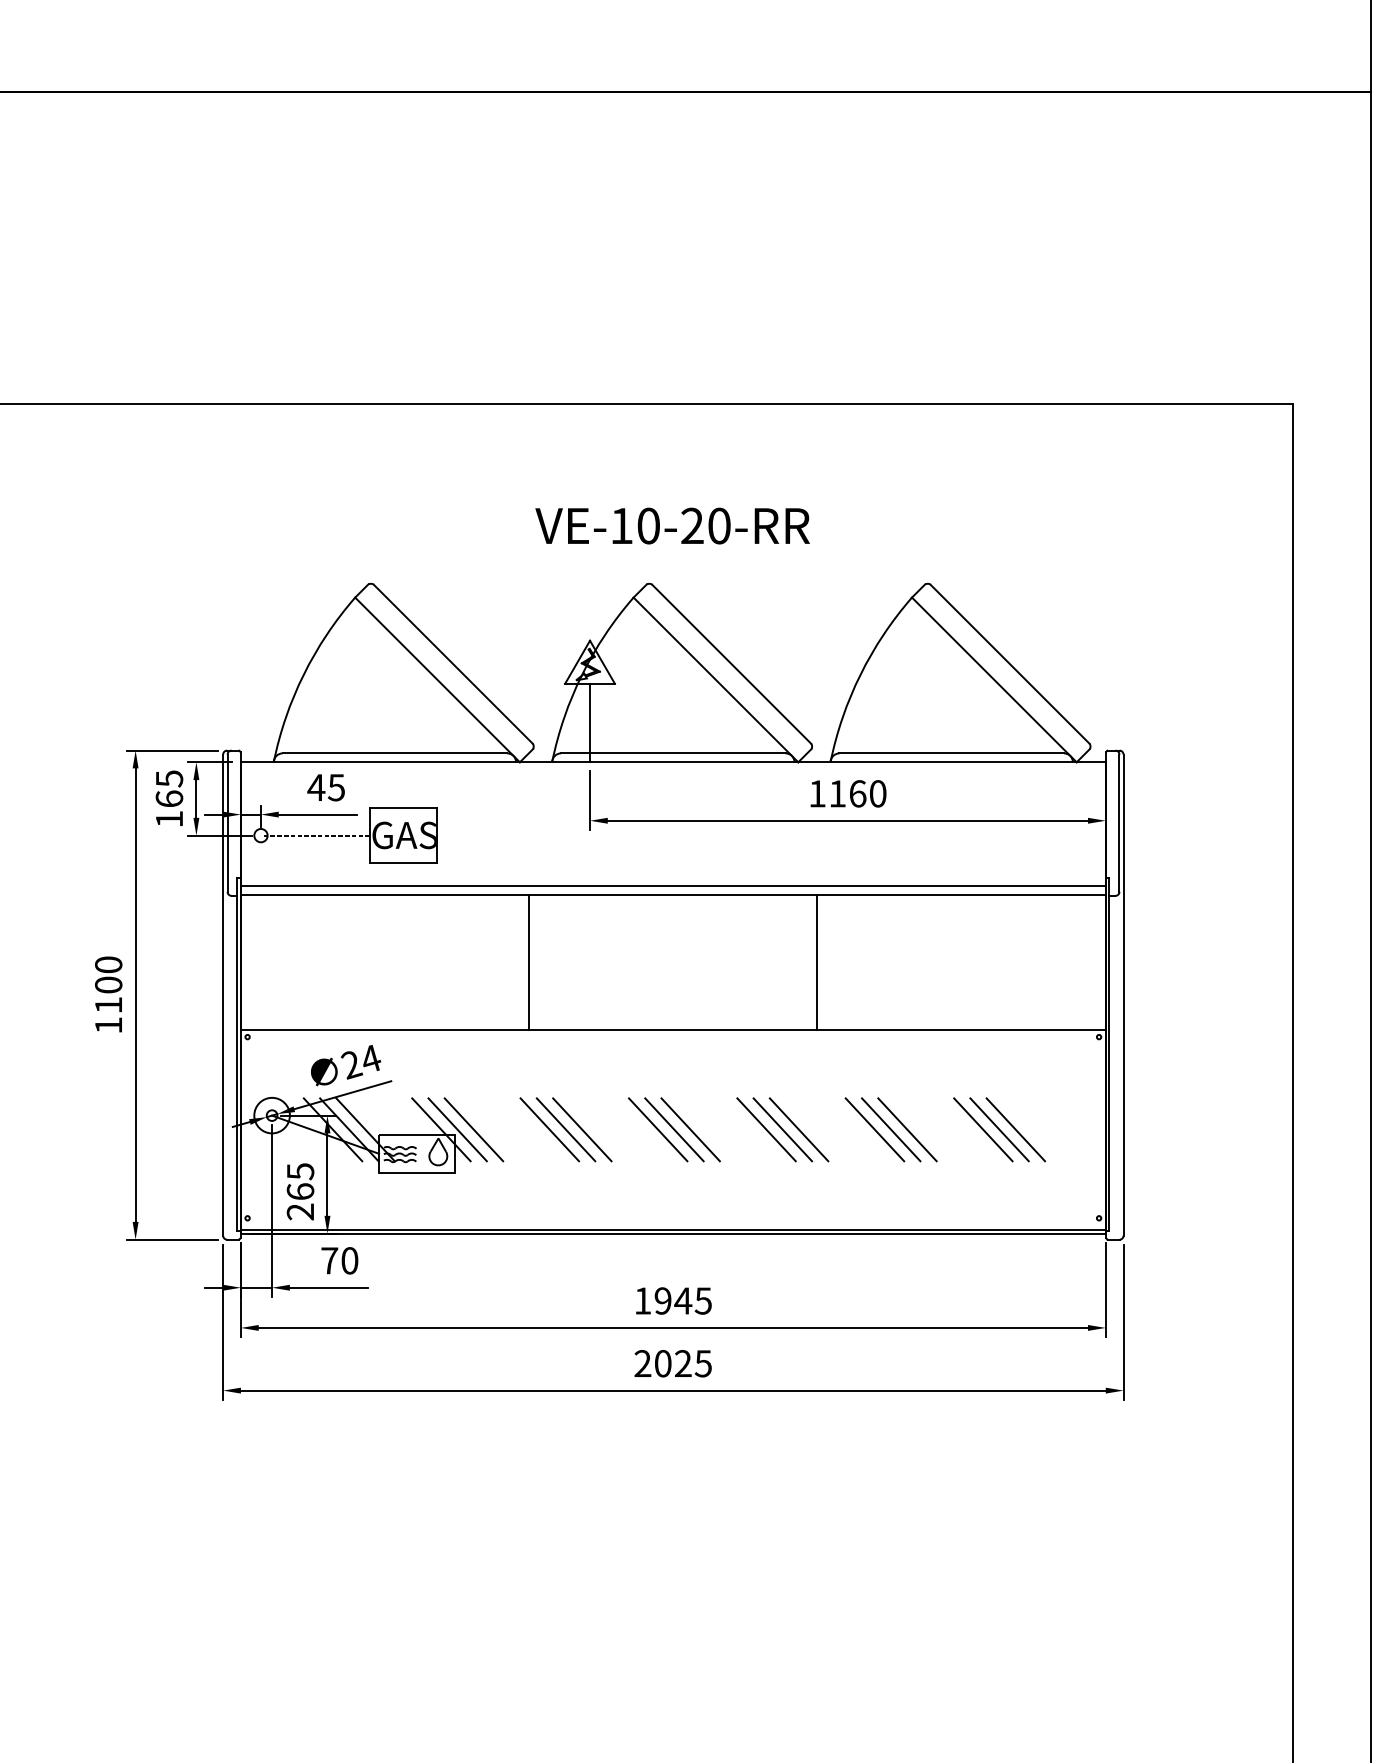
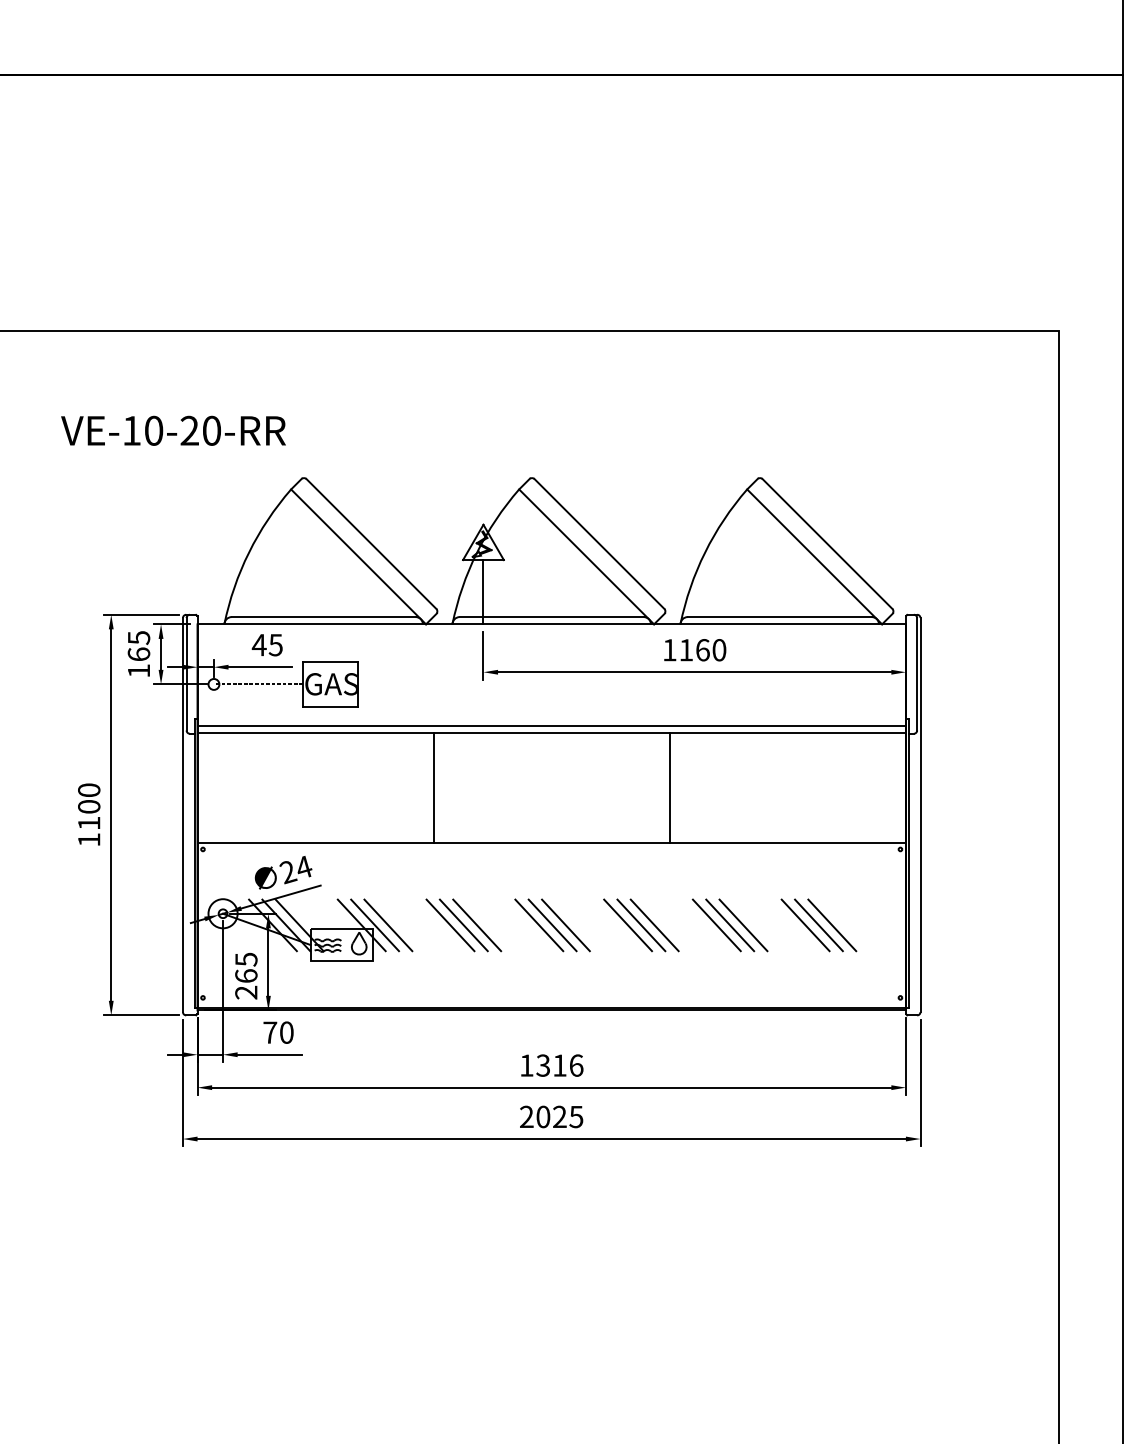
text: (672, 525) -> (173, 430), moved
text: (683, 1300) -> (560, 1065), 1945 -> 1316

